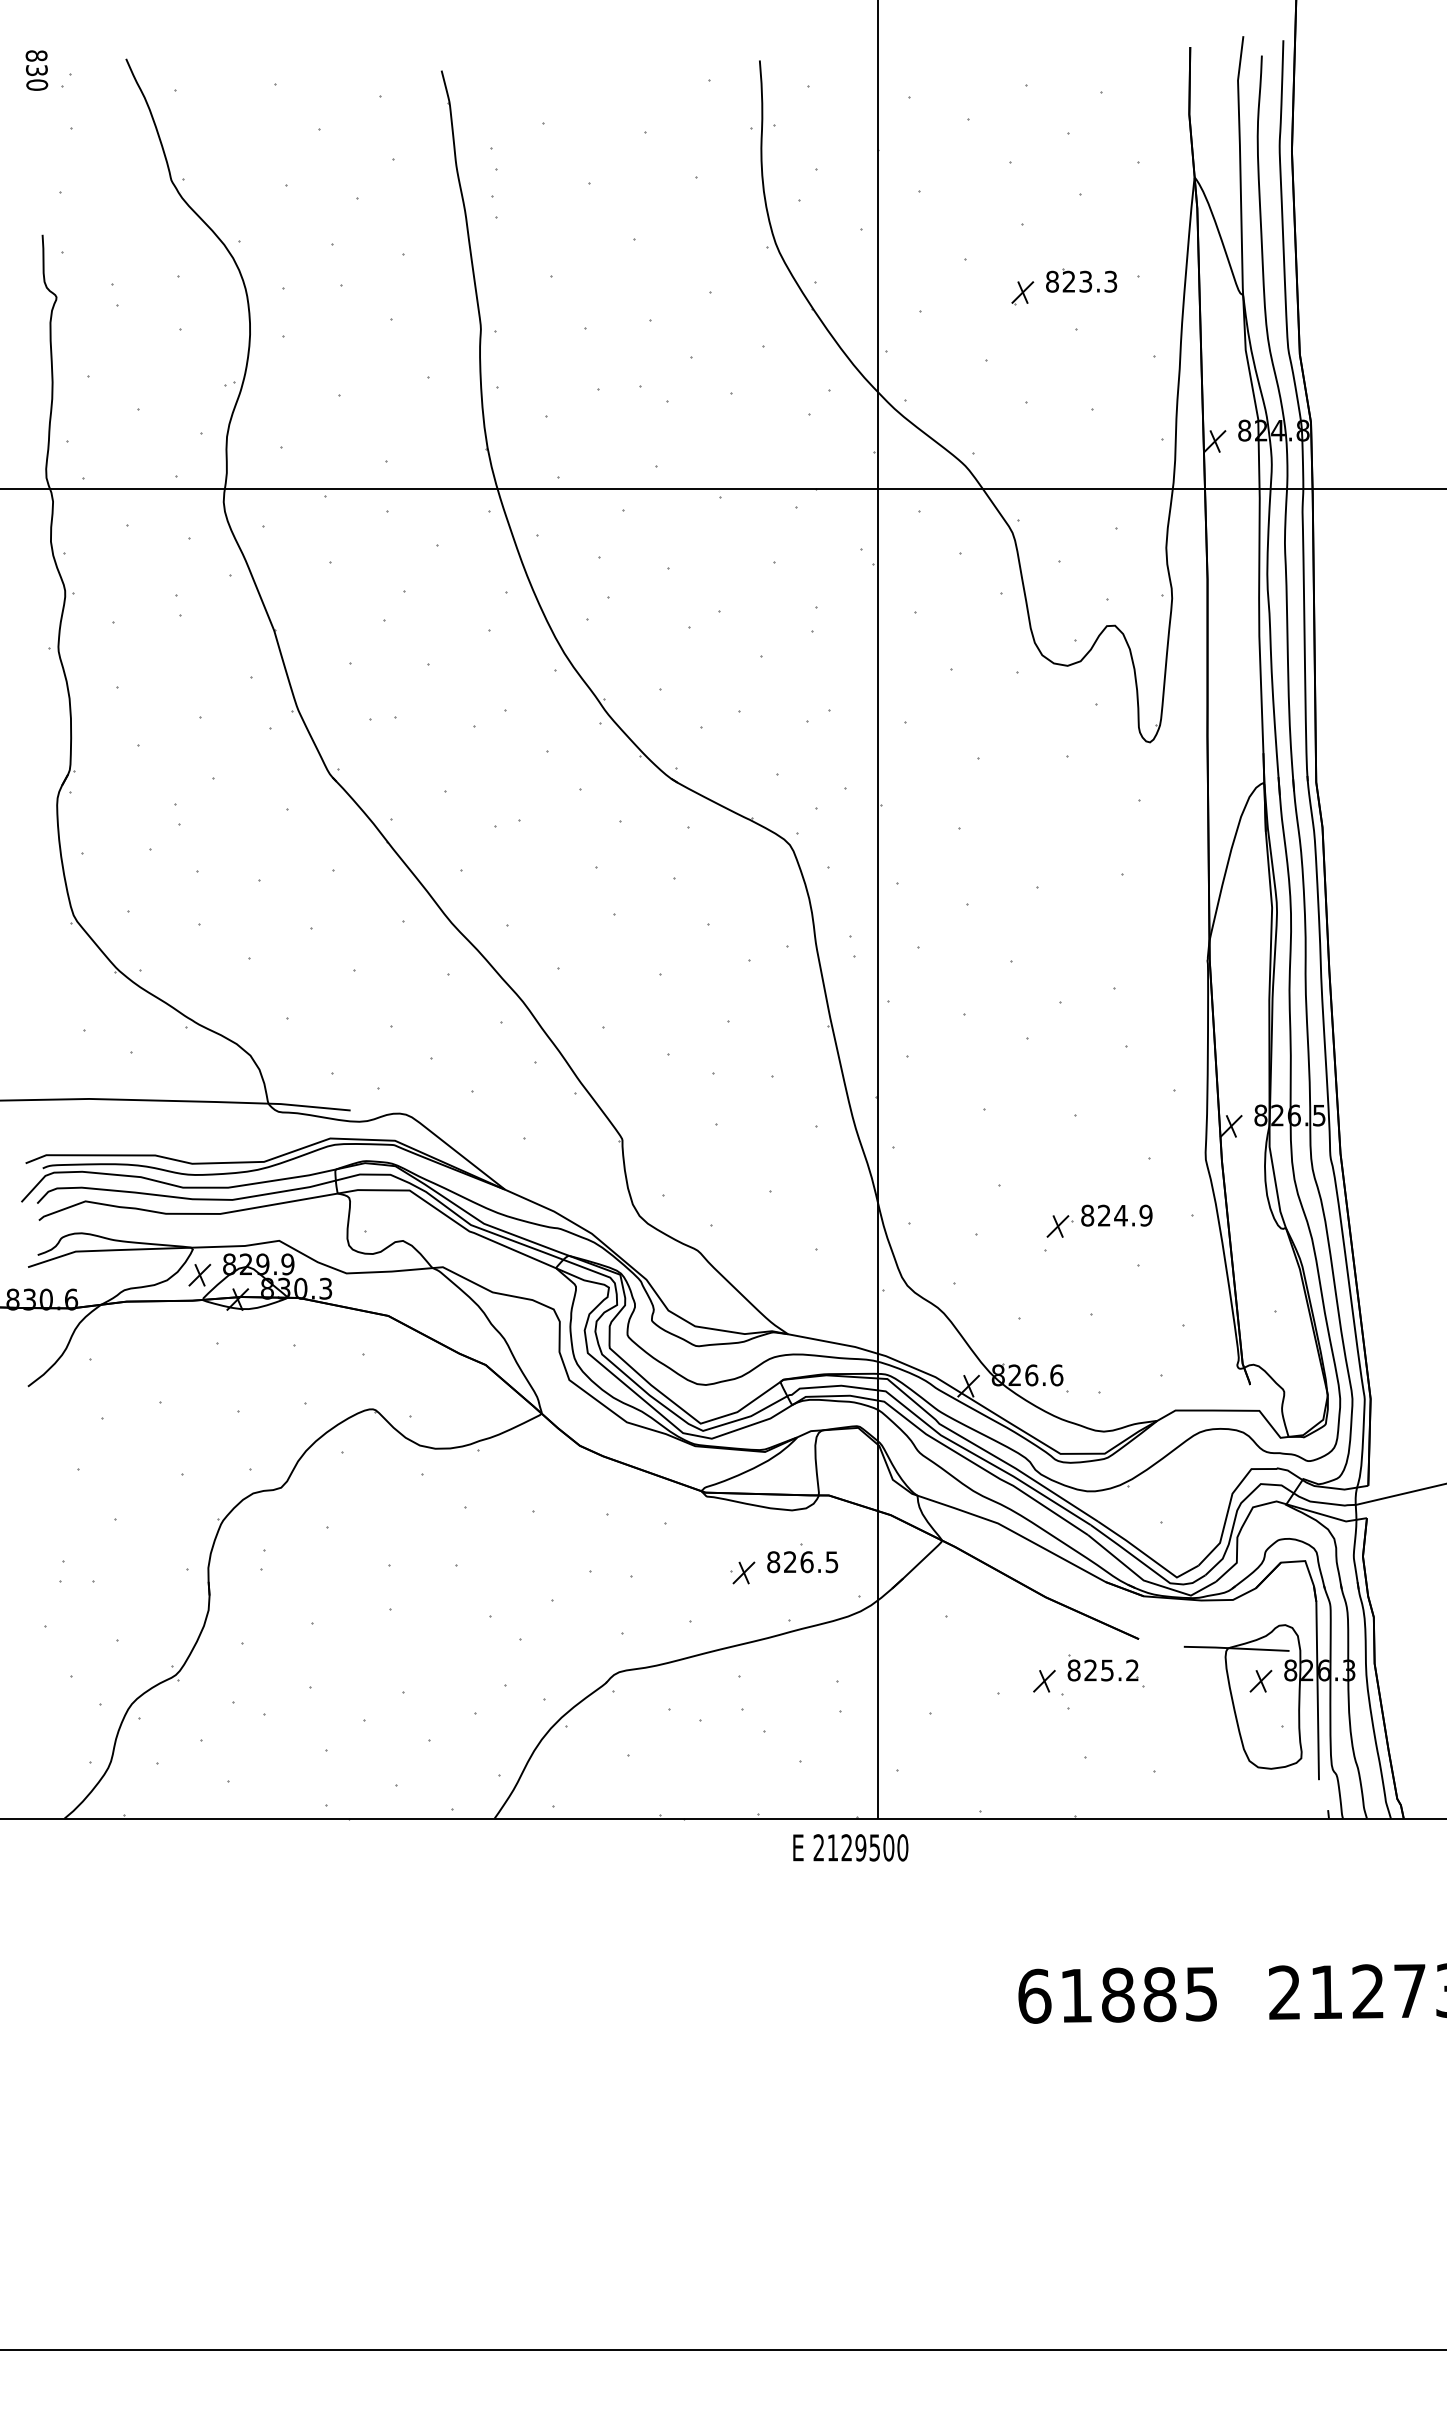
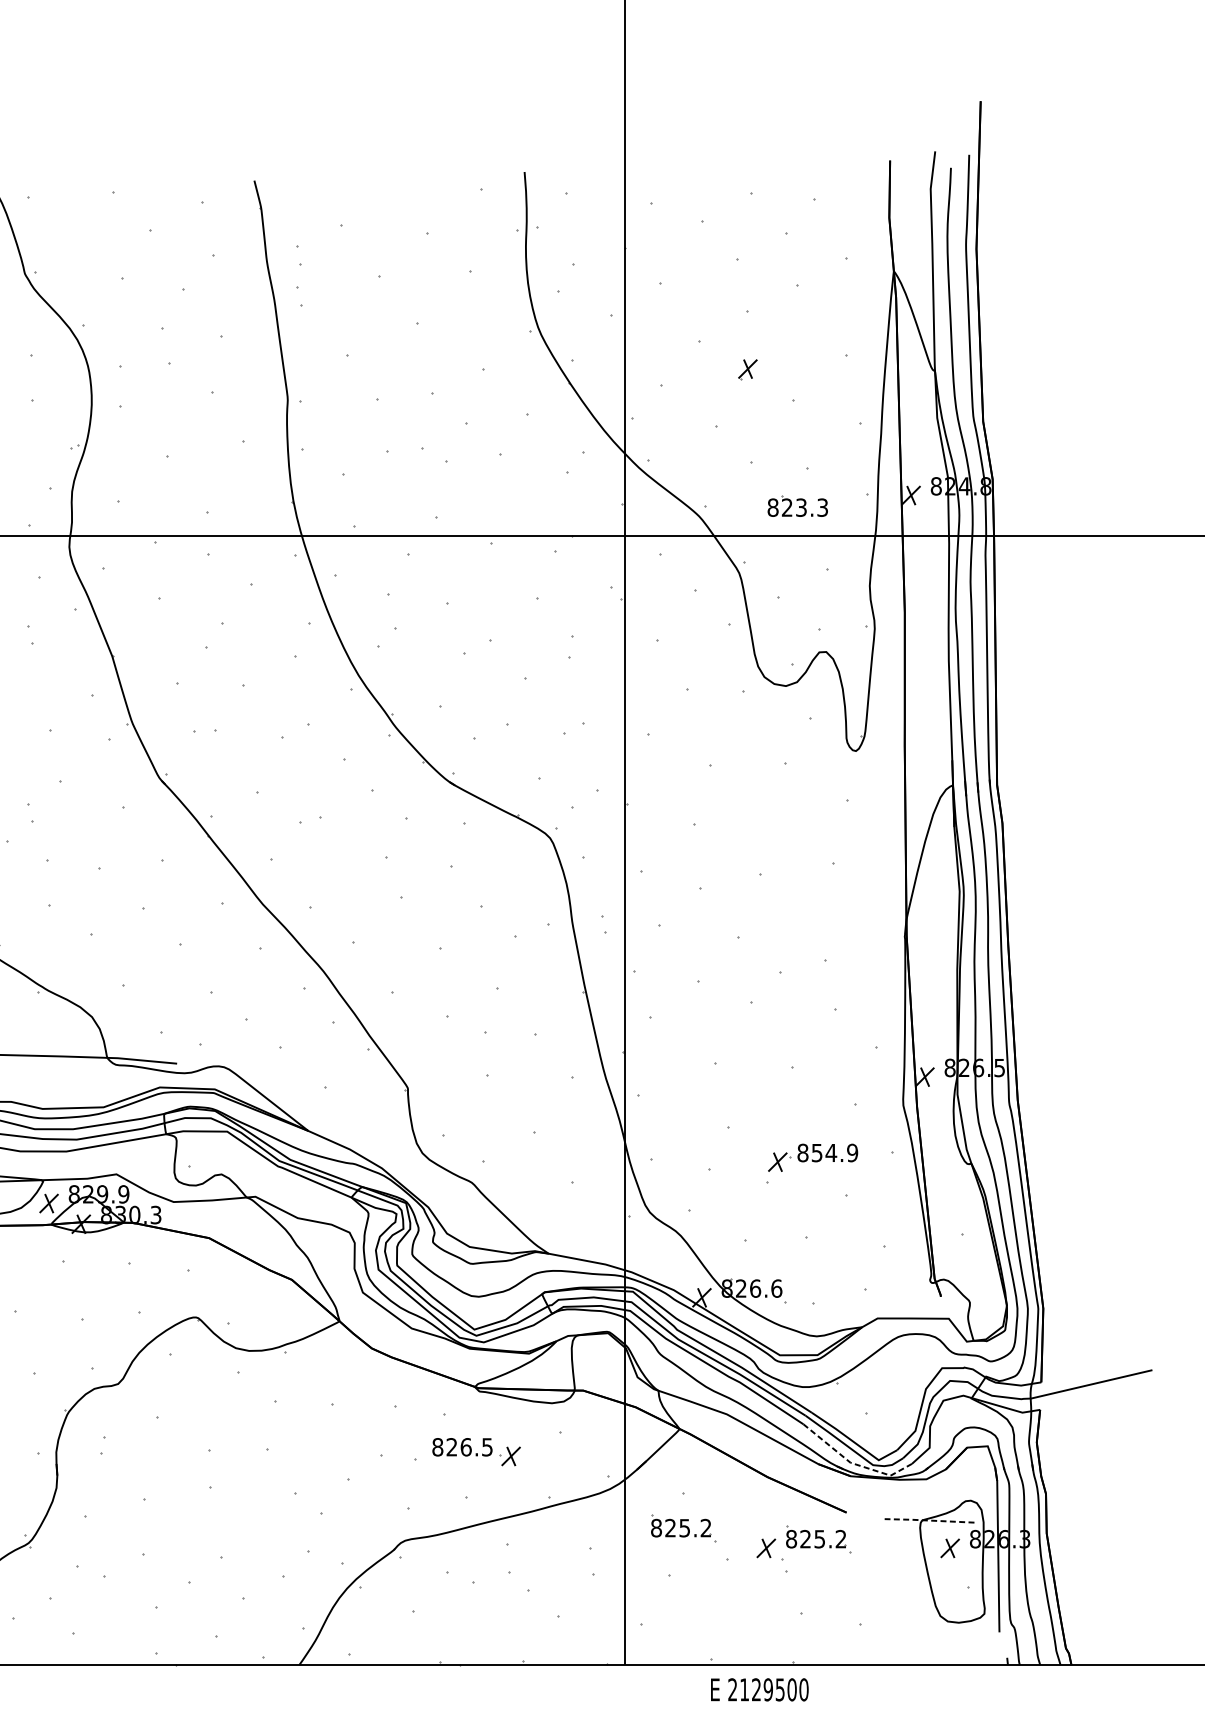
part: (1081, 280) -> (797, 506), moved
text: (1104, 1215) -> (817, 1152), 824.9 -> 854.9
text: (802, 1562) -> (462, 1447), moved
line: (1147, 1581) -> (853, 1463), solid -> dashed
line: (1236, 1648) -> (929, 1520), solid -> dashed
part: (946, 1657) -> (683, 1528), added
text: (850, 1847) -> (759, 1689), moved

